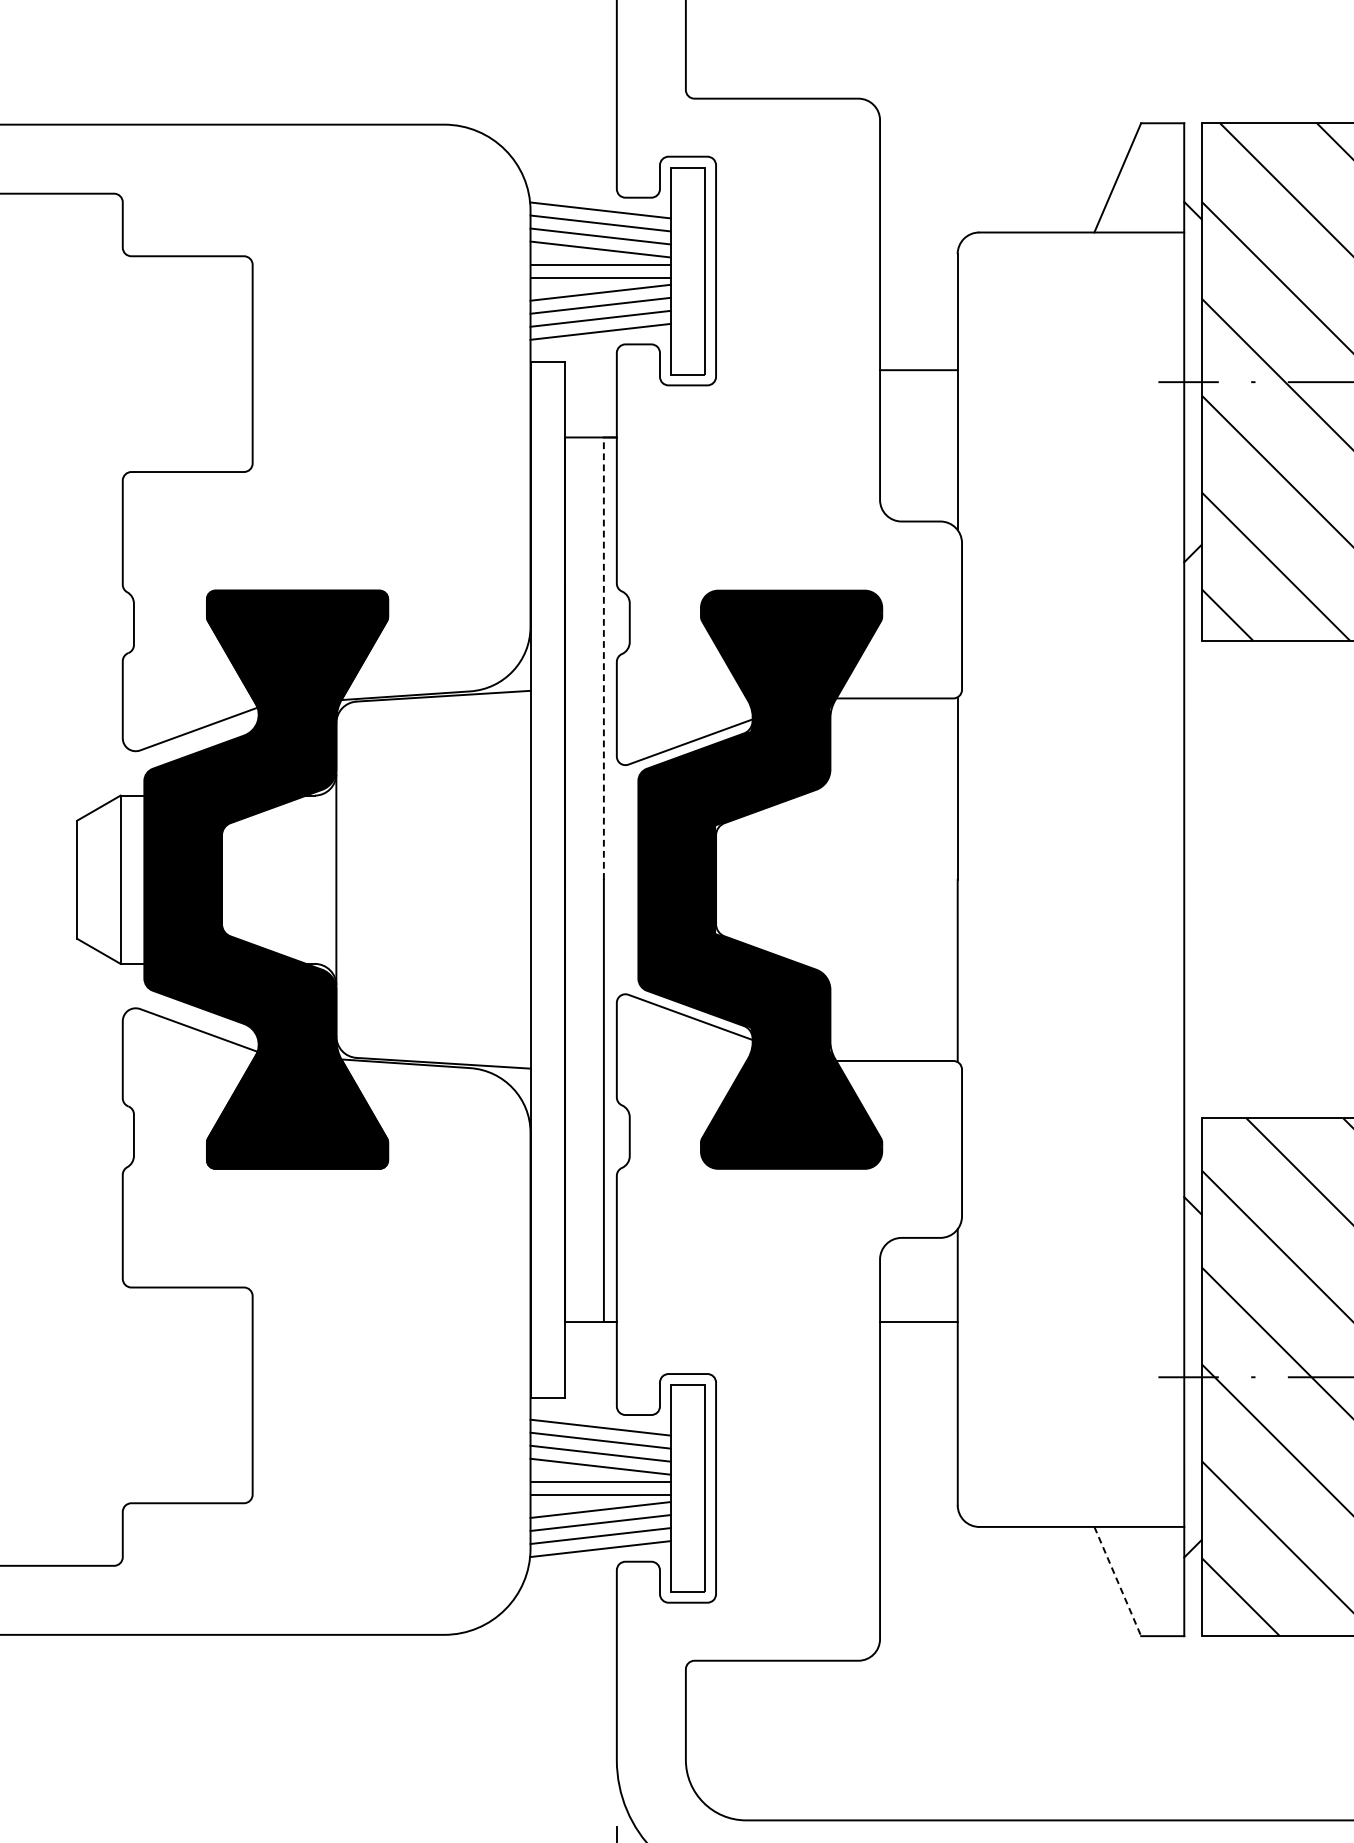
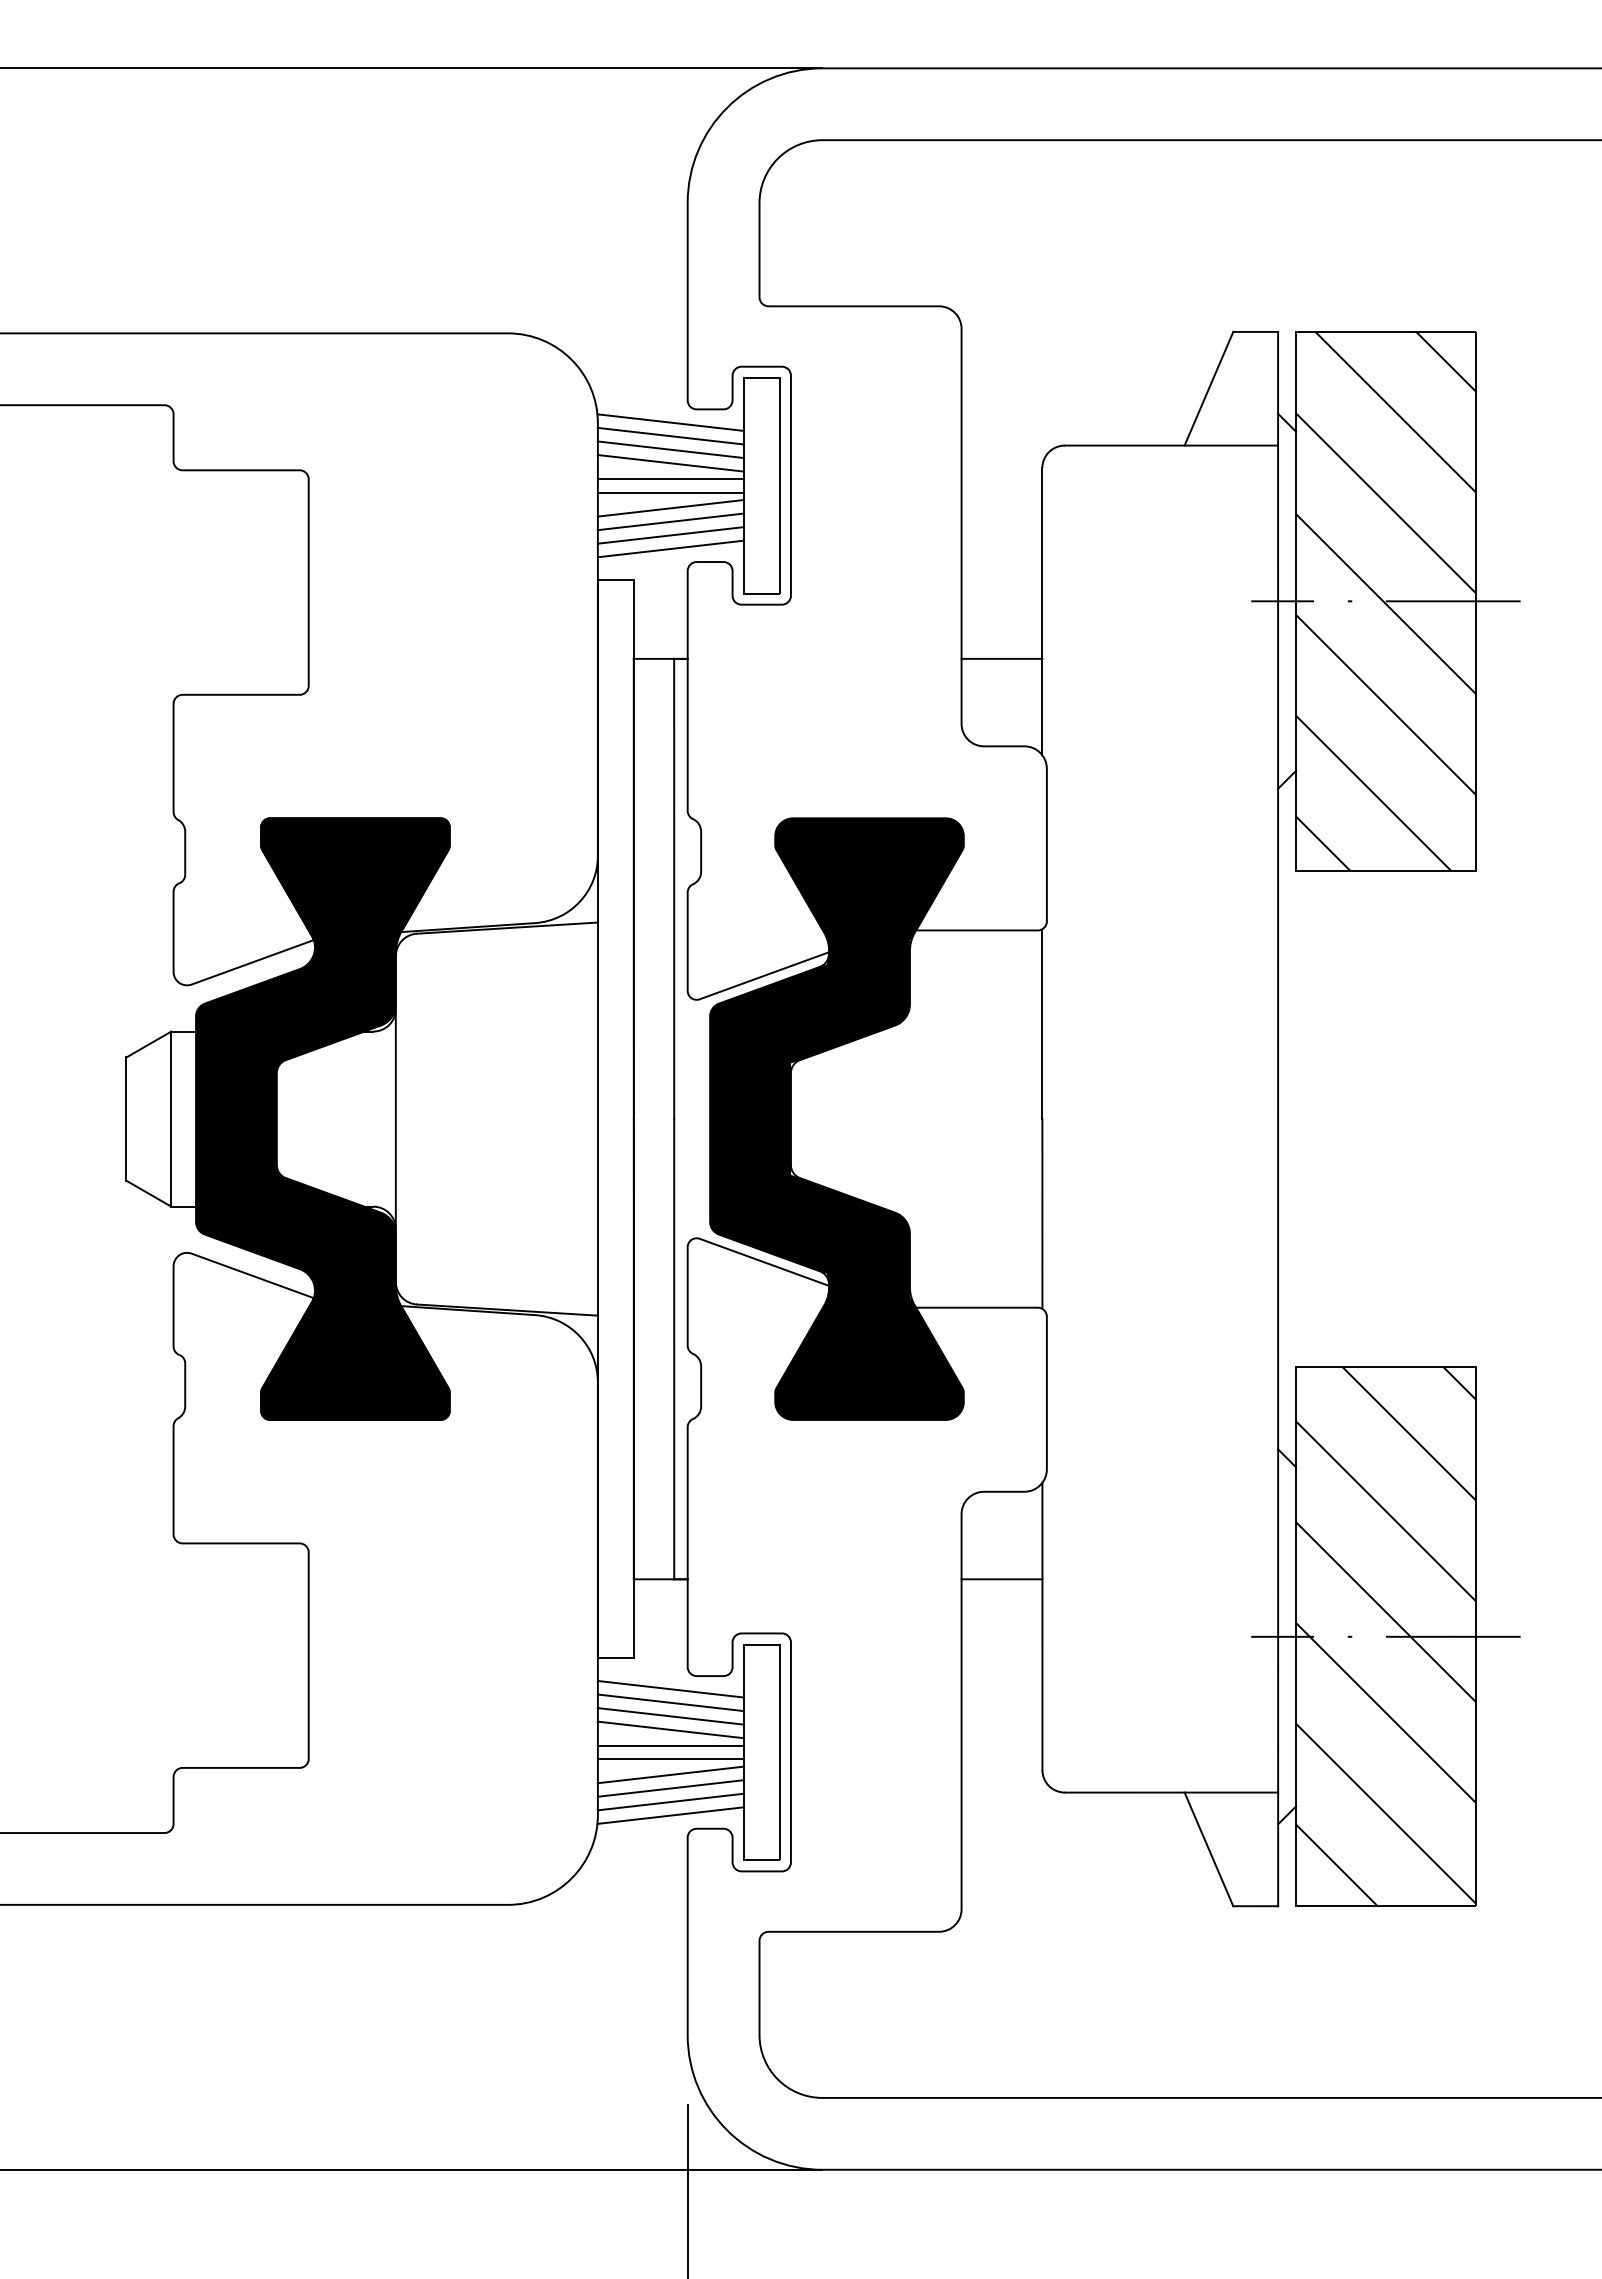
line: (918, 369) -> (1001, 658), moved
line: (604, 658) -> (674, 888), dashed -> solid
line: (1117, 1581) -> (1208, 1849), dashed -> solid

